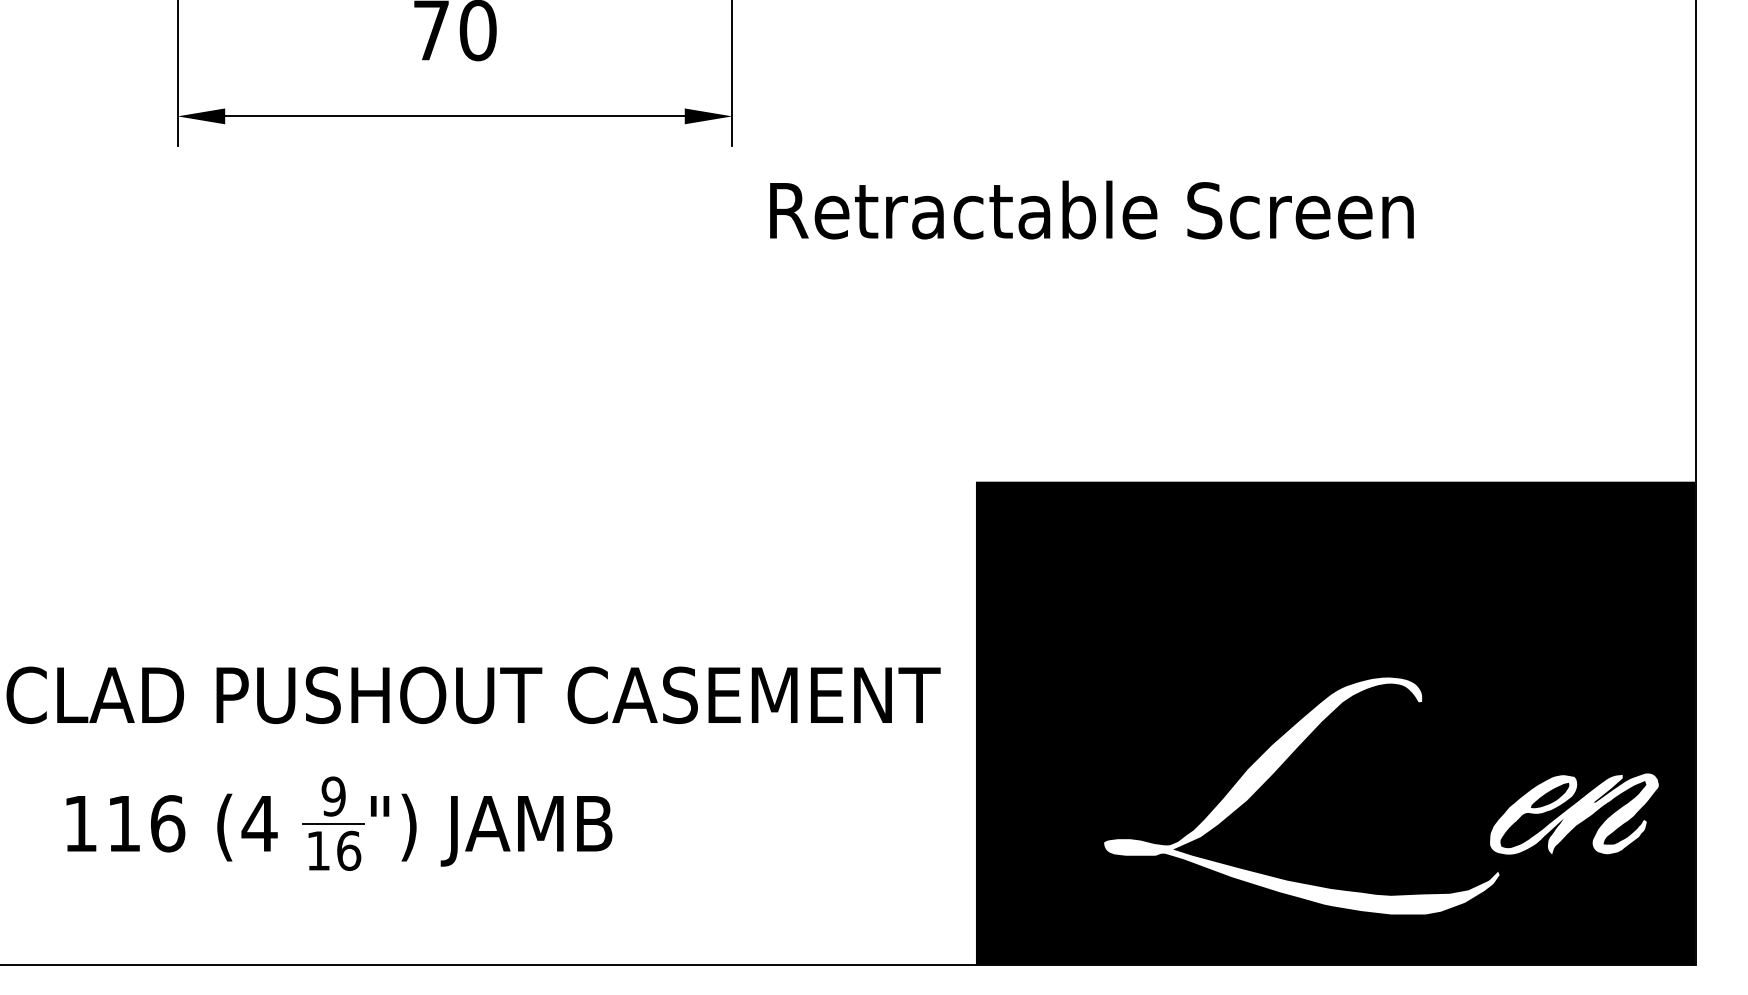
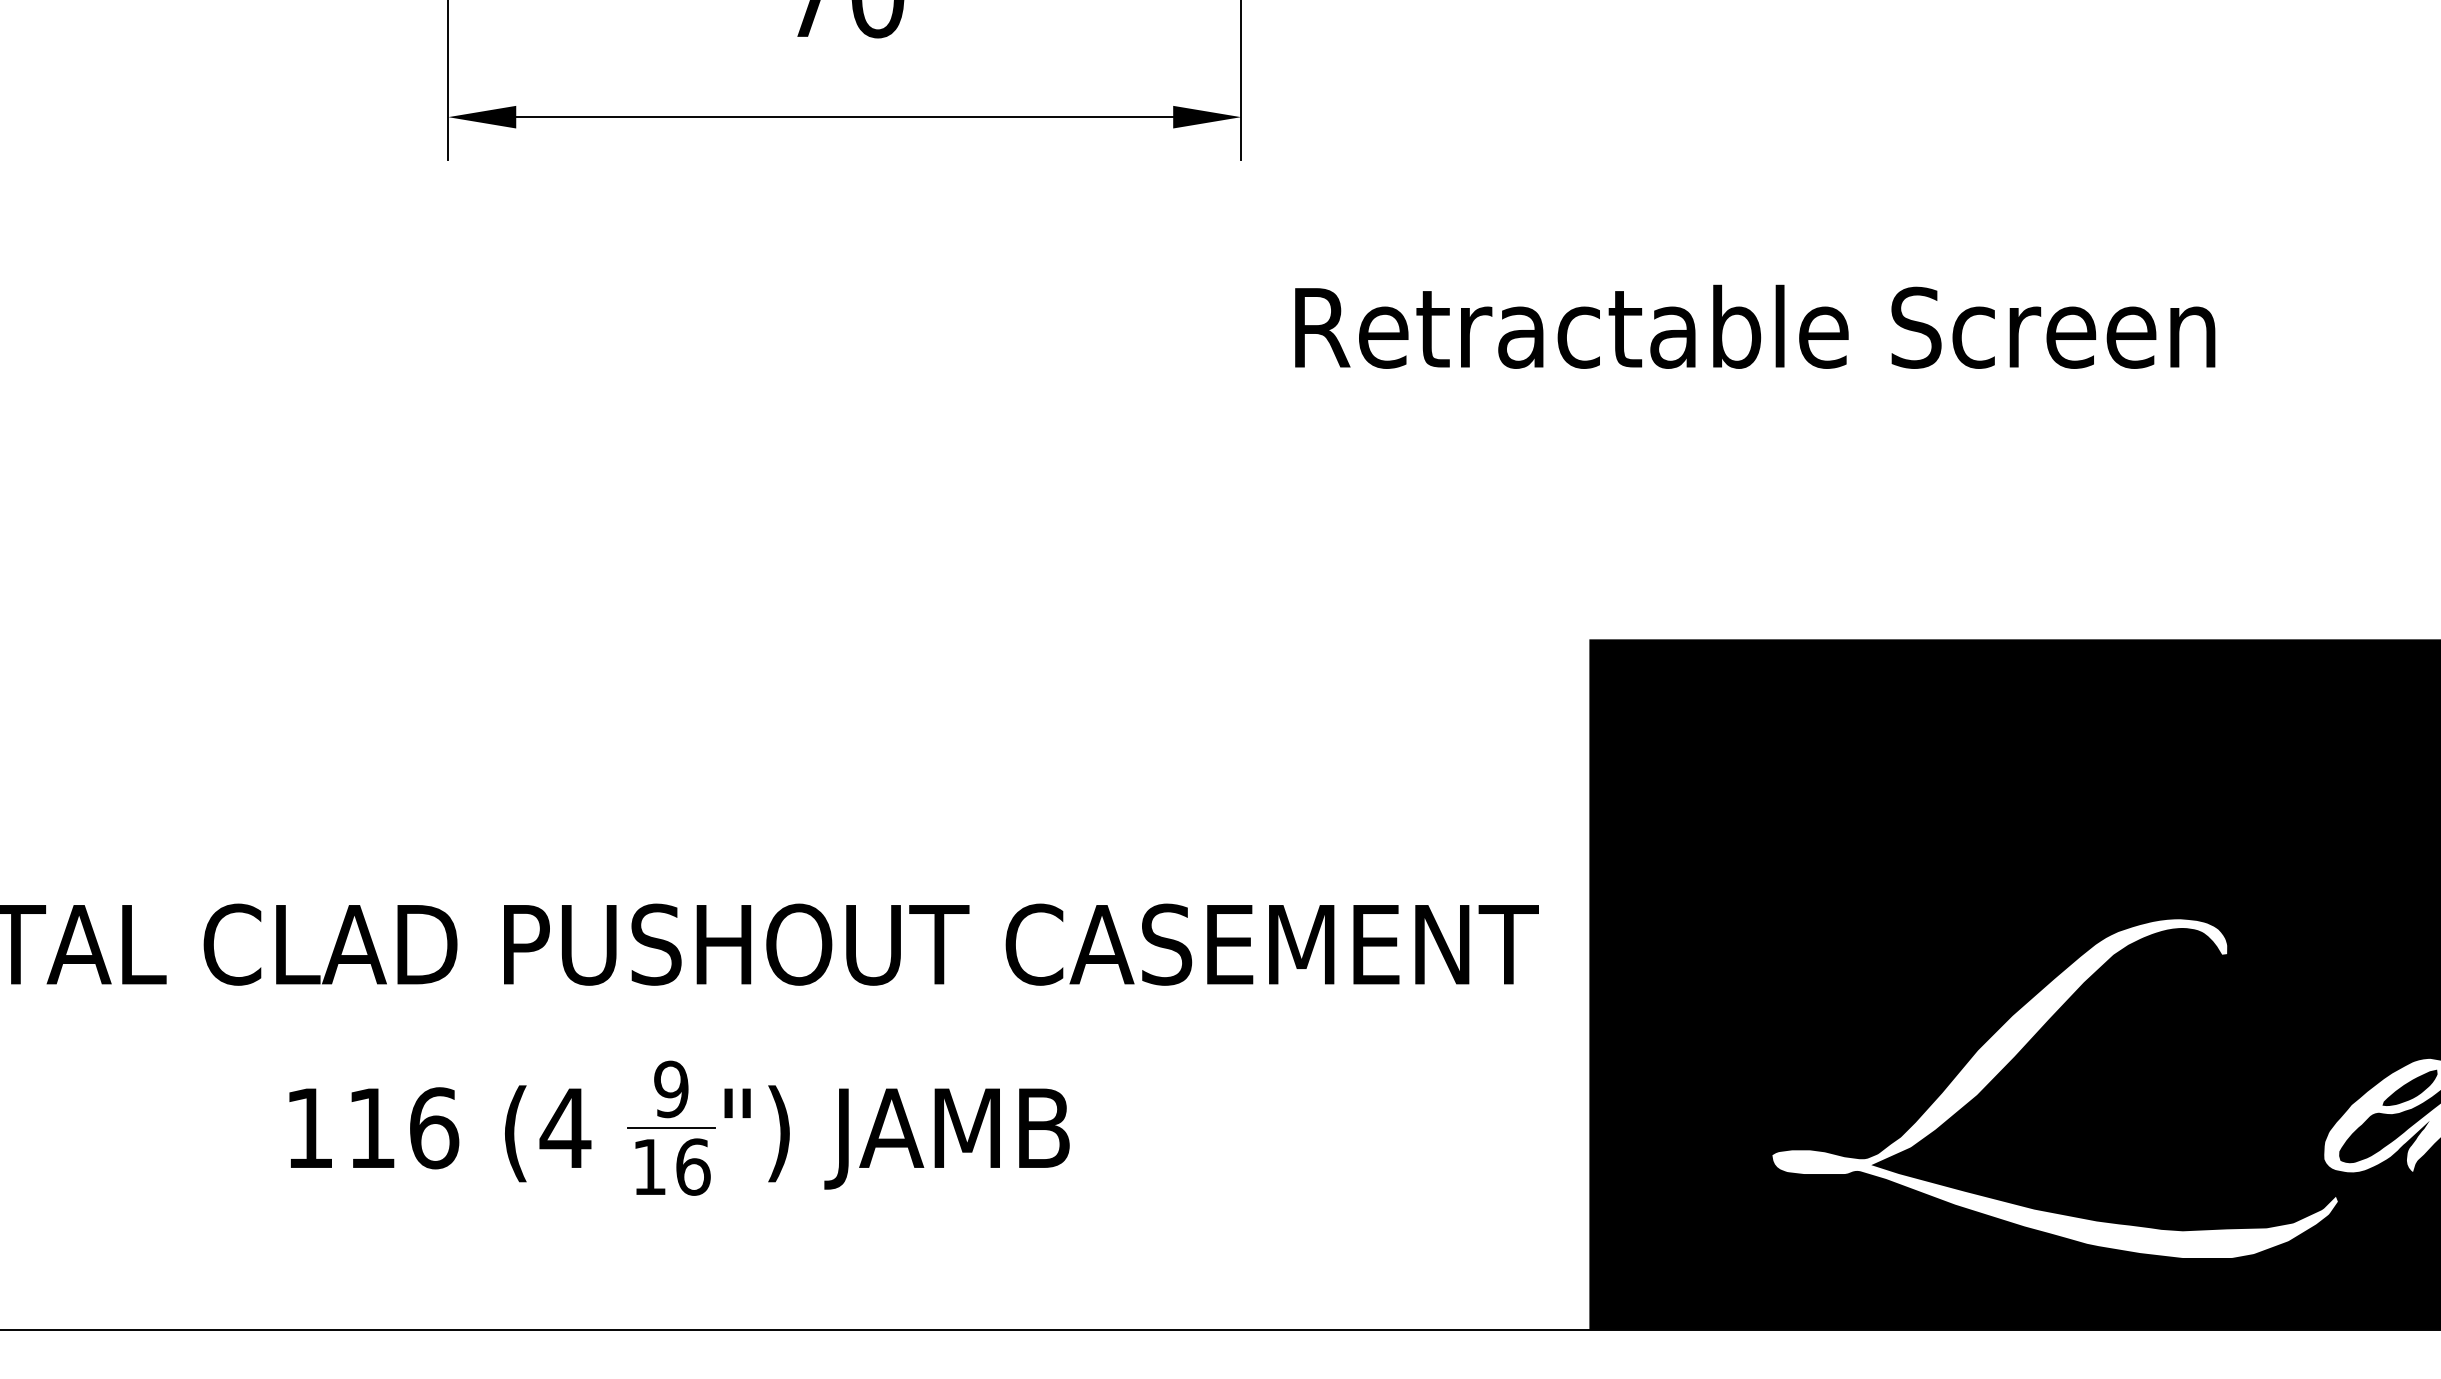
text: (1091, 209) -> (1754, 326), moved

